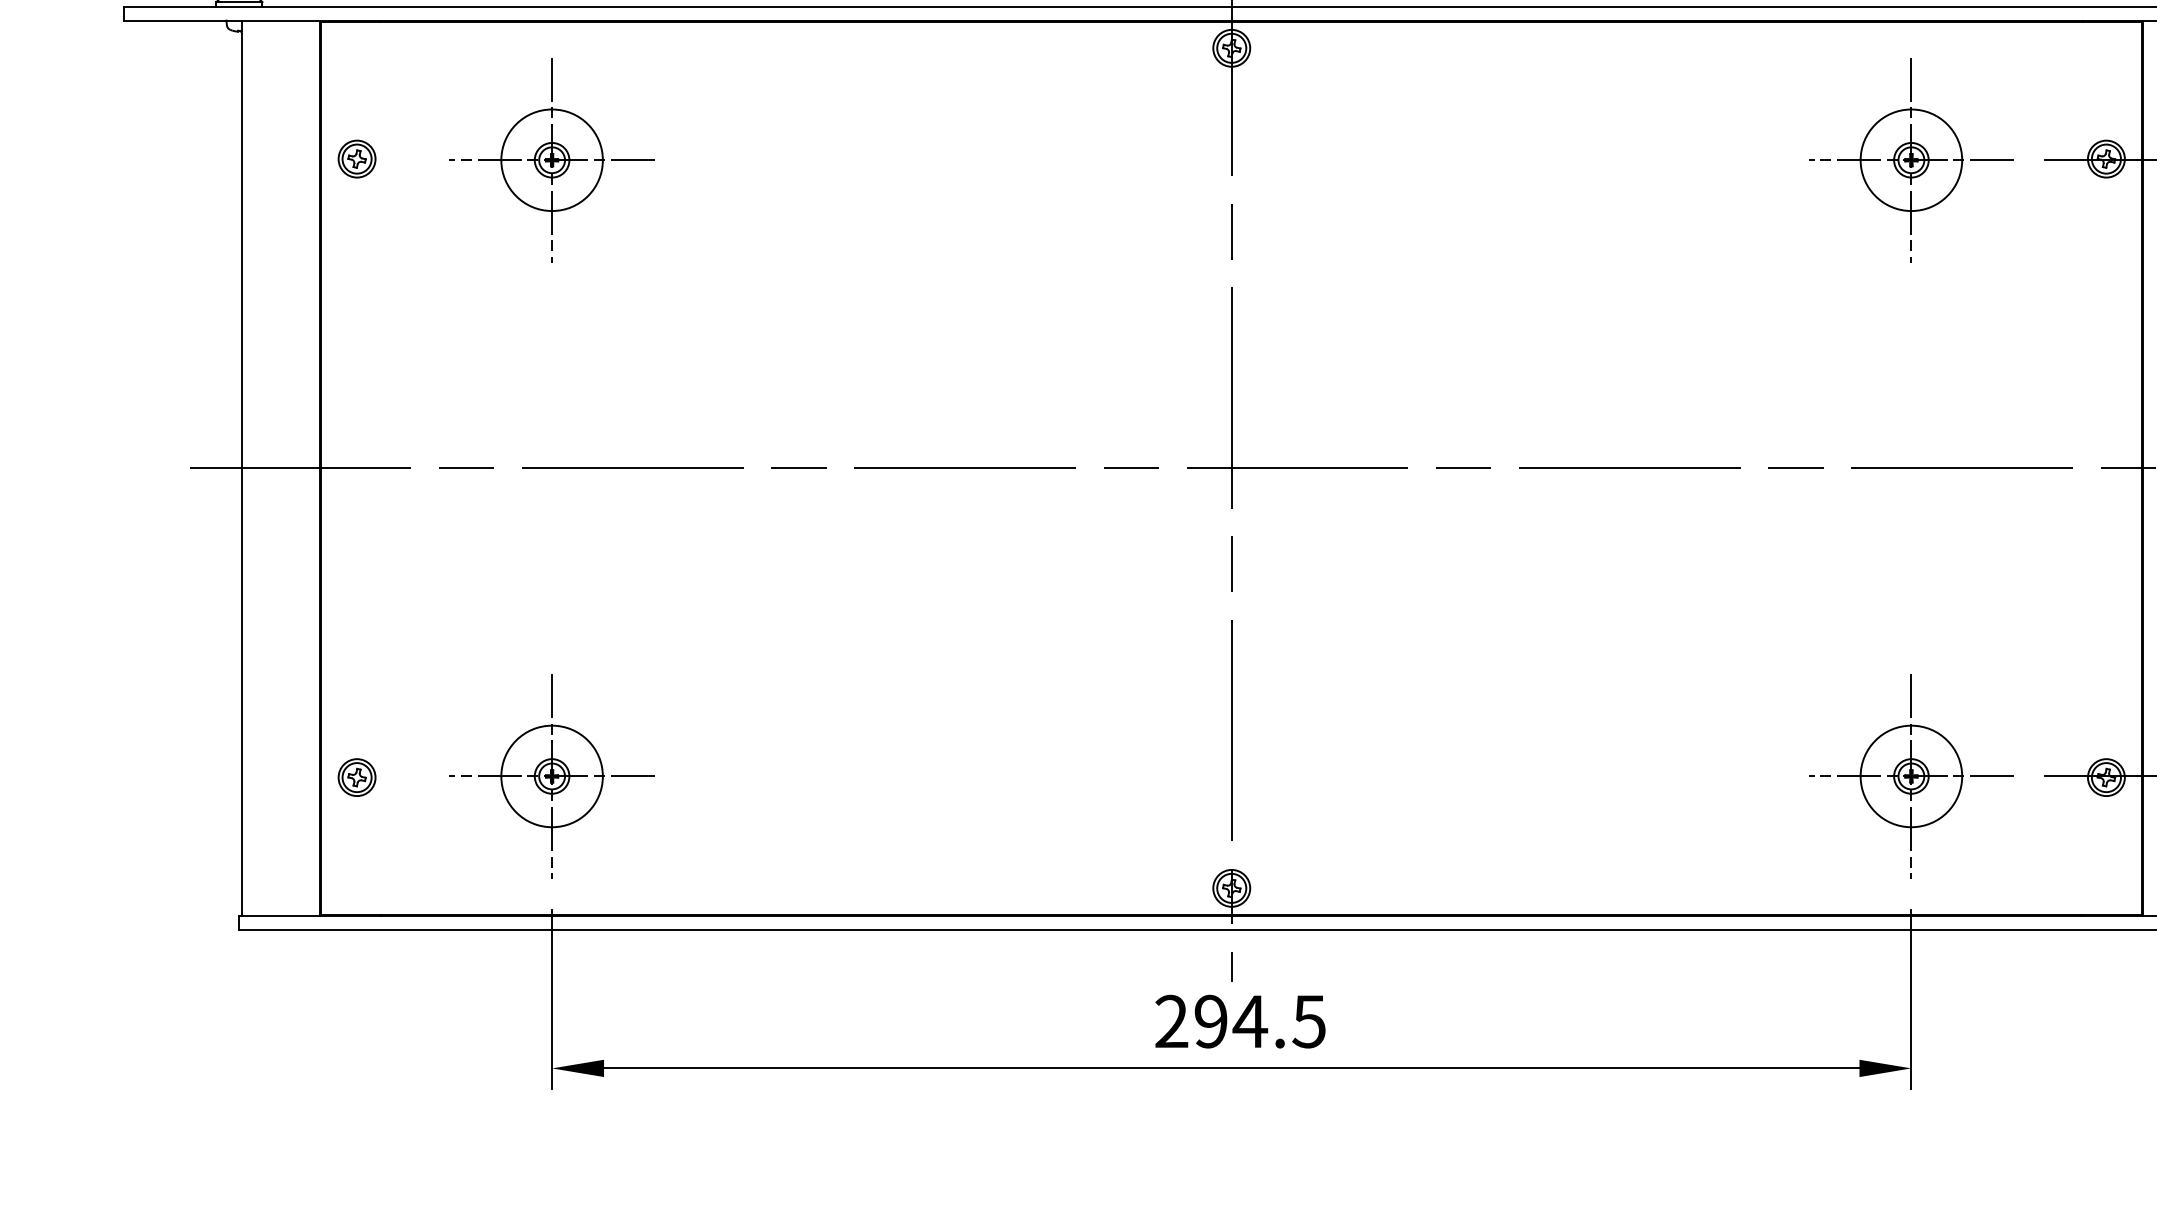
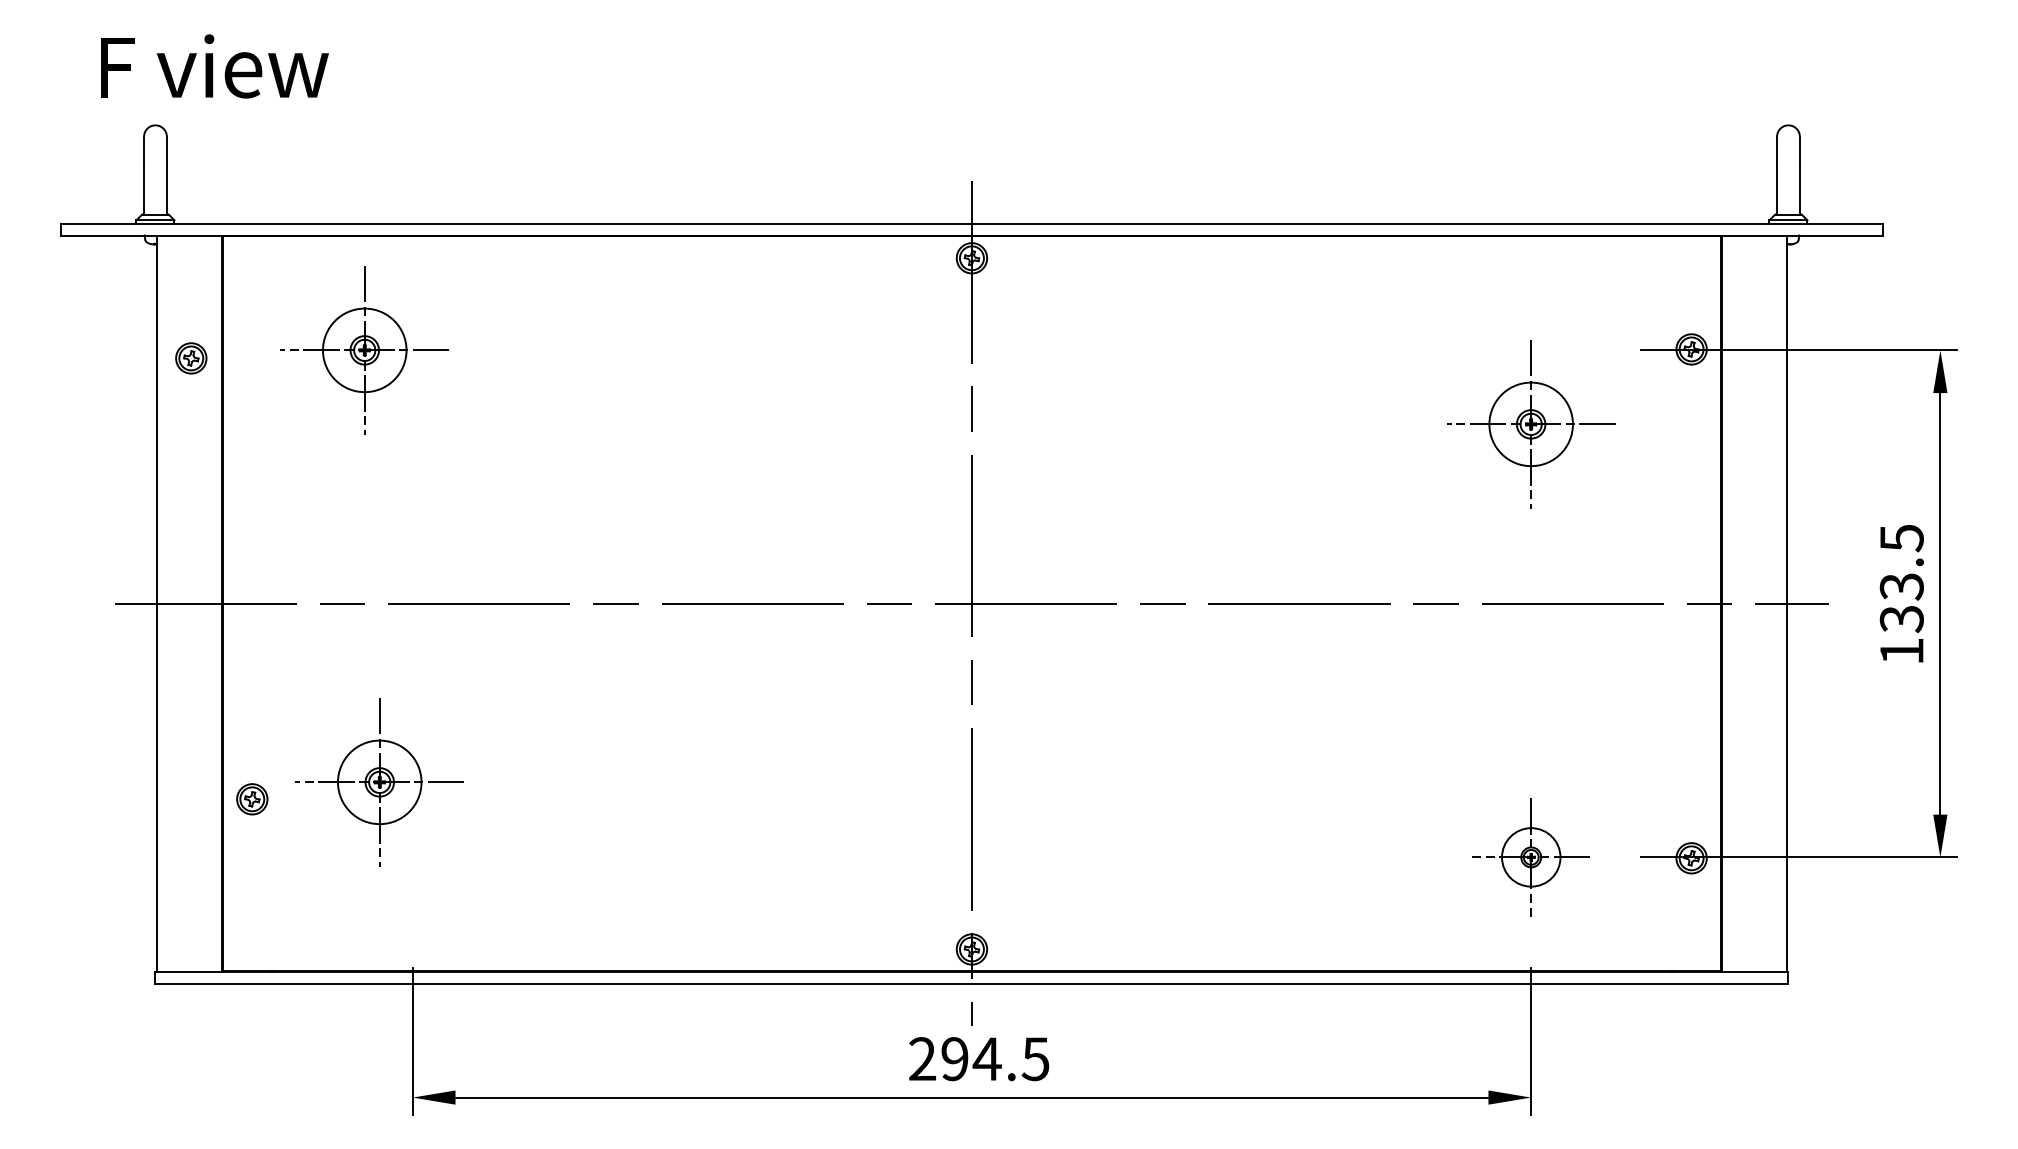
part: (357, 159) -> (191, 358), moved
part: (551, 160) -> (364, 350), moved
part: (1911, 160) -> (1531, 424), moved
part: (551, 776) -> (379, 782), moved
part: (1911, 776) -> (1531, 857), size x0.7
part: (357, 777) -> (252, 799), moved

